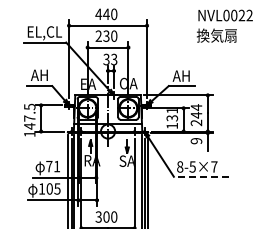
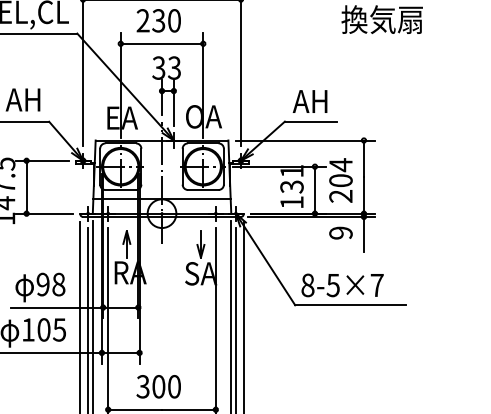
text: (196, 114) -> (340, 179), 244 -> 204
text: (53, 166) -> (51, 284), 71 -> 98
line: (200, 176) -> (349, 304), dashed -> solid

